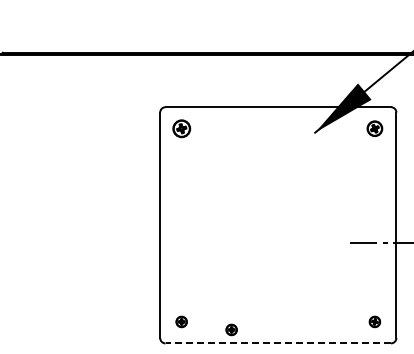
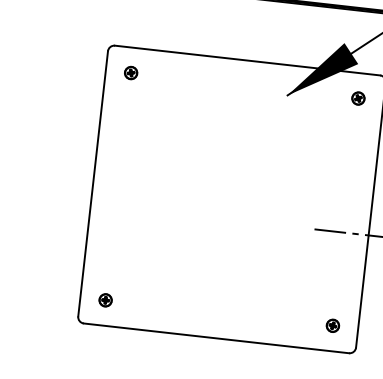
part: (181, 128) -> (130, 72), size x0.62
part: (374, 128) -> (357, 98), size x0.71
part: (231, 329) -> (163, 315), removed
line: (278, 343) -> (216, 338), dashed -> solid

